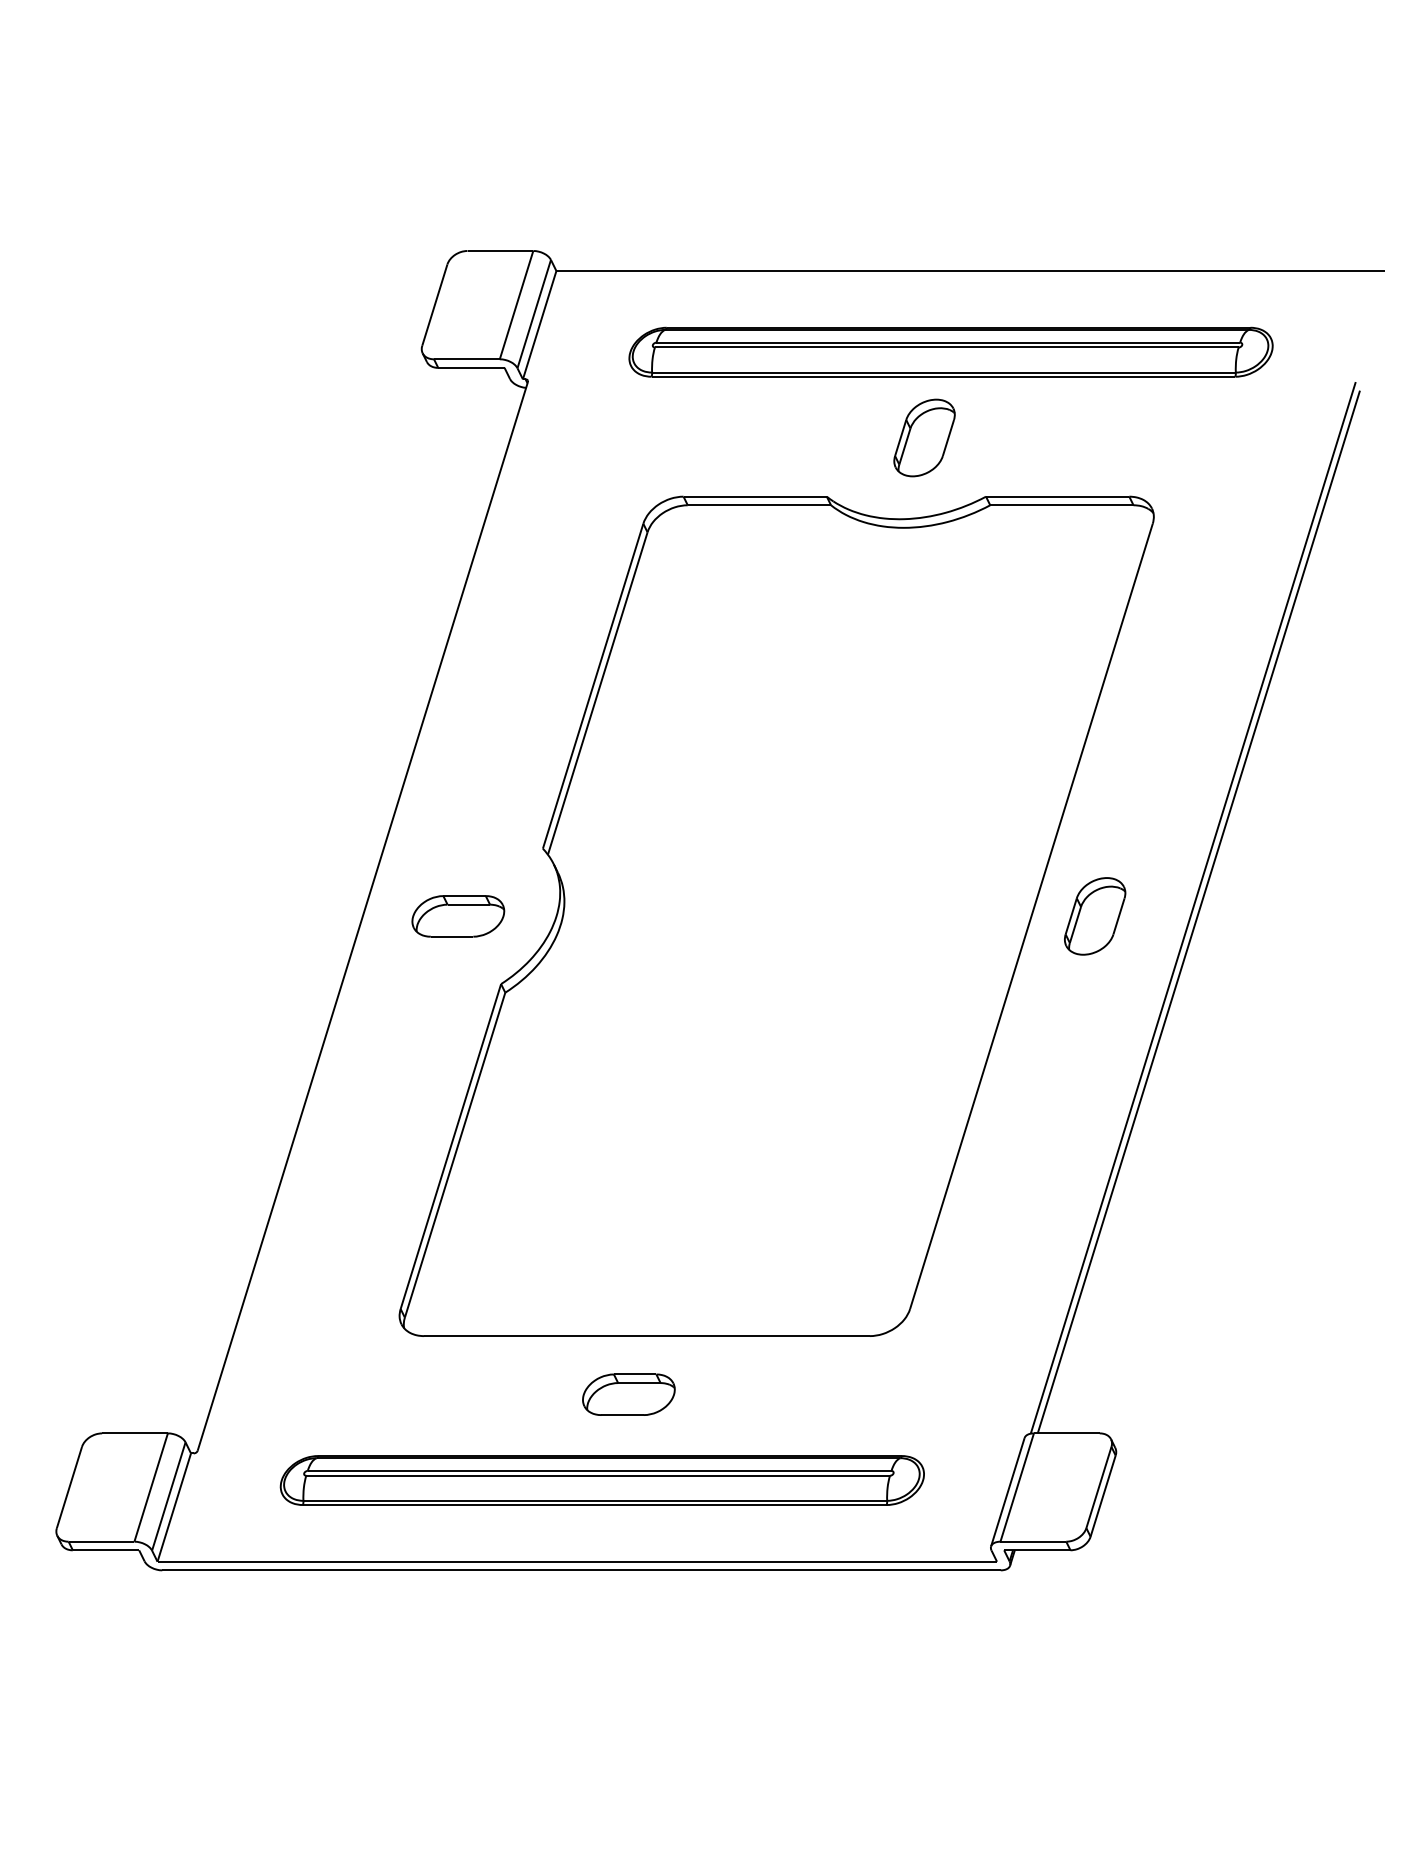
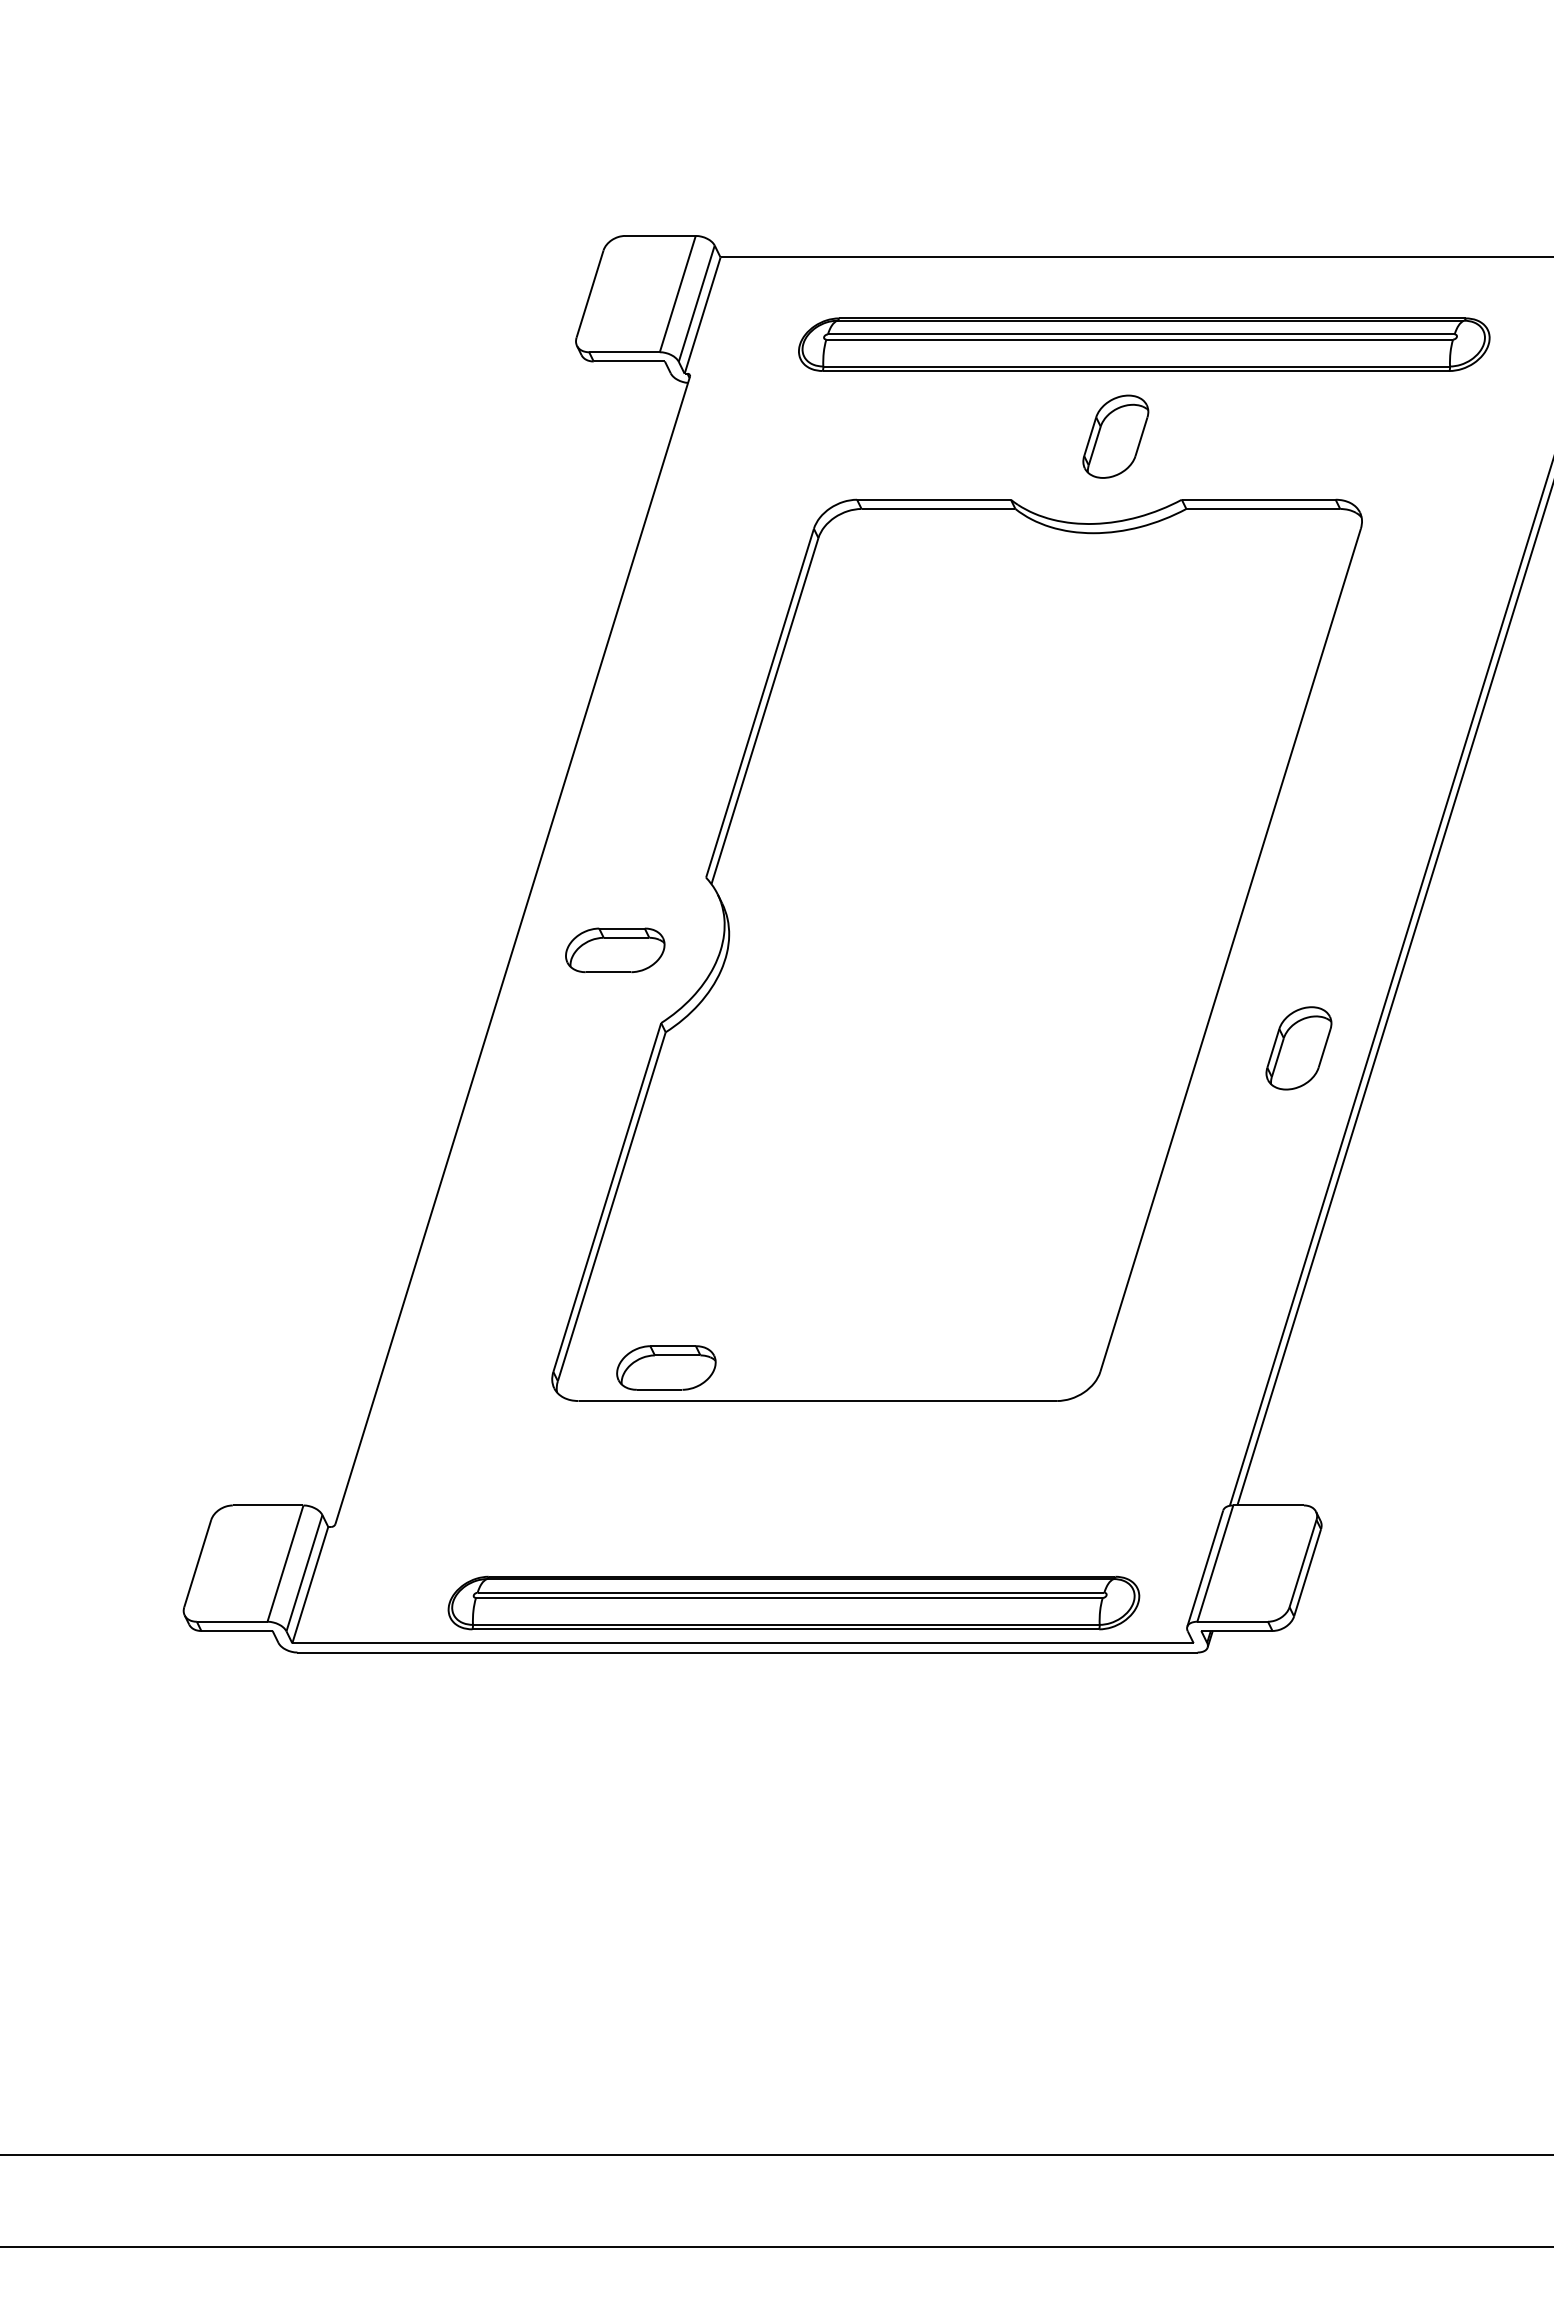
part: (1094, 916) -> (1298, 1048), moved
part: (628, 1394) -> (666, 1367), moved
part: (601, 1480) -> (793, 1602), moved

